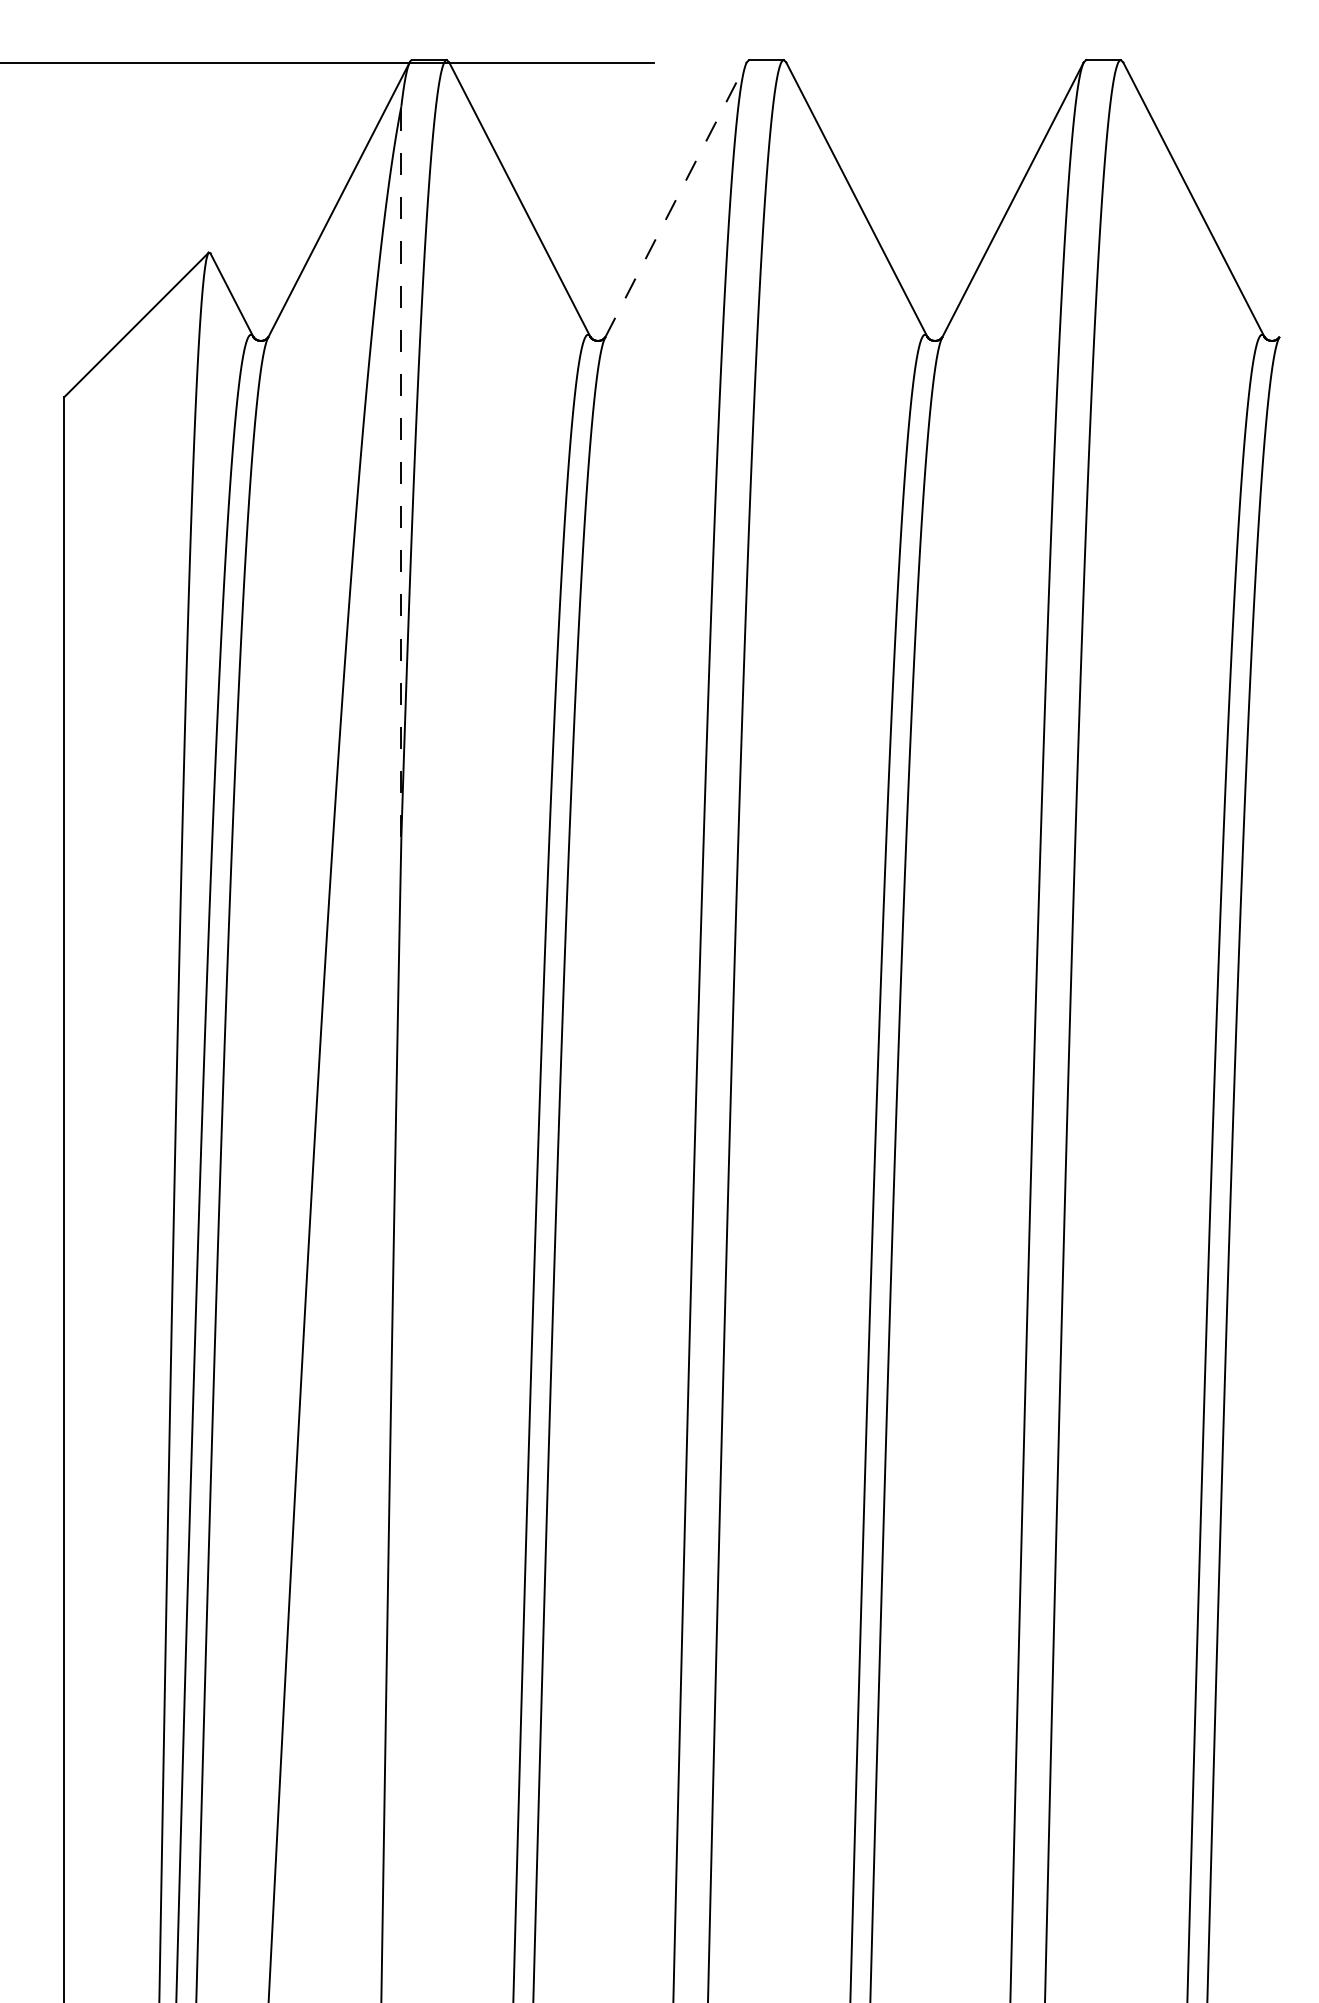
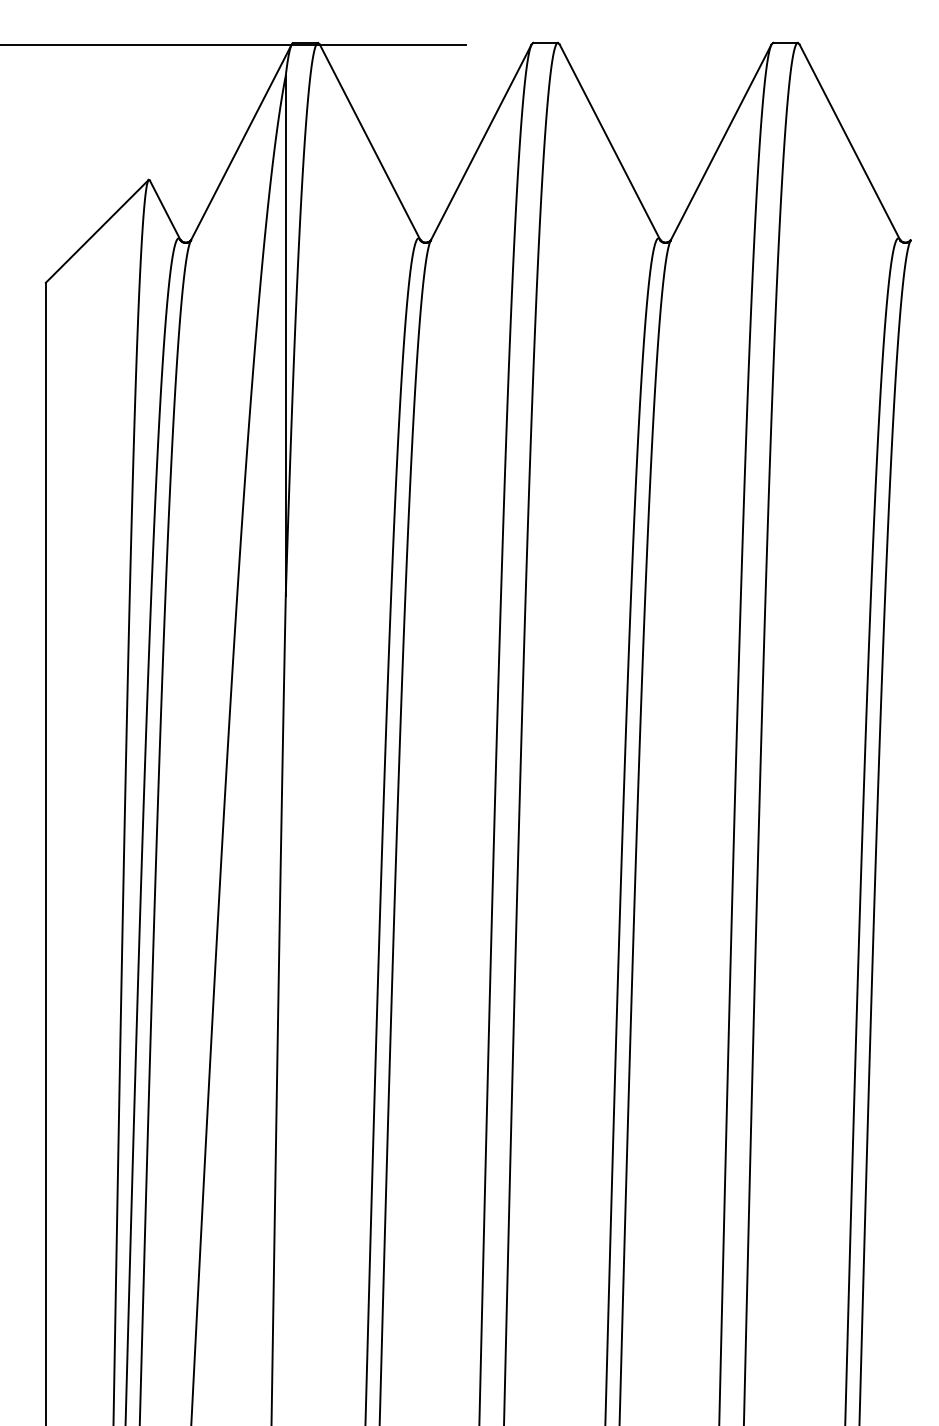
line: (675, 199) -> (480, 142), dashed -> solid
line: (401, 471) -> (285, 335), dashed -> solid

